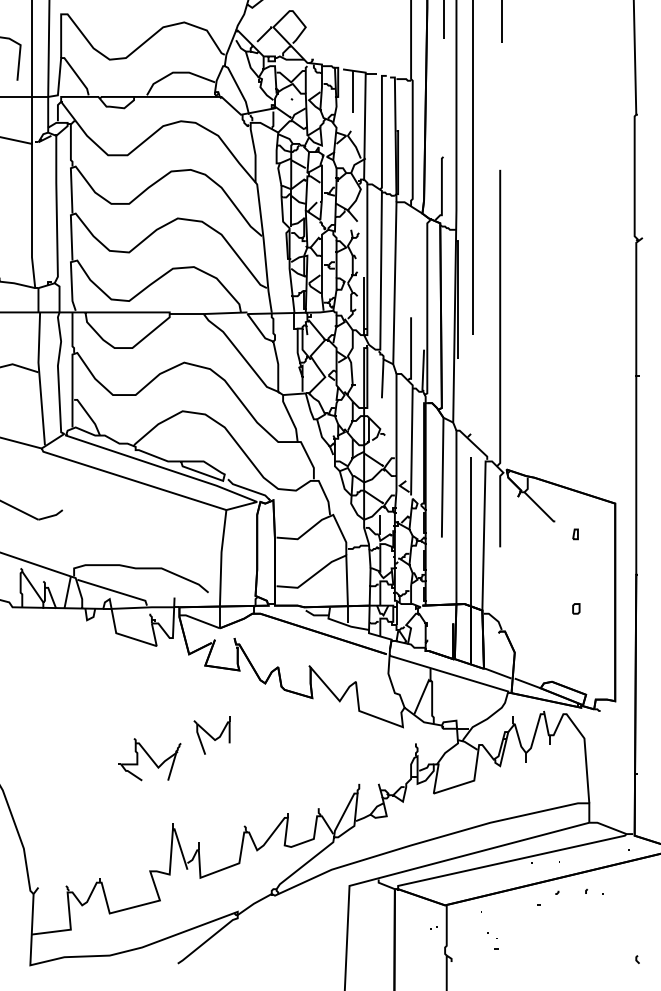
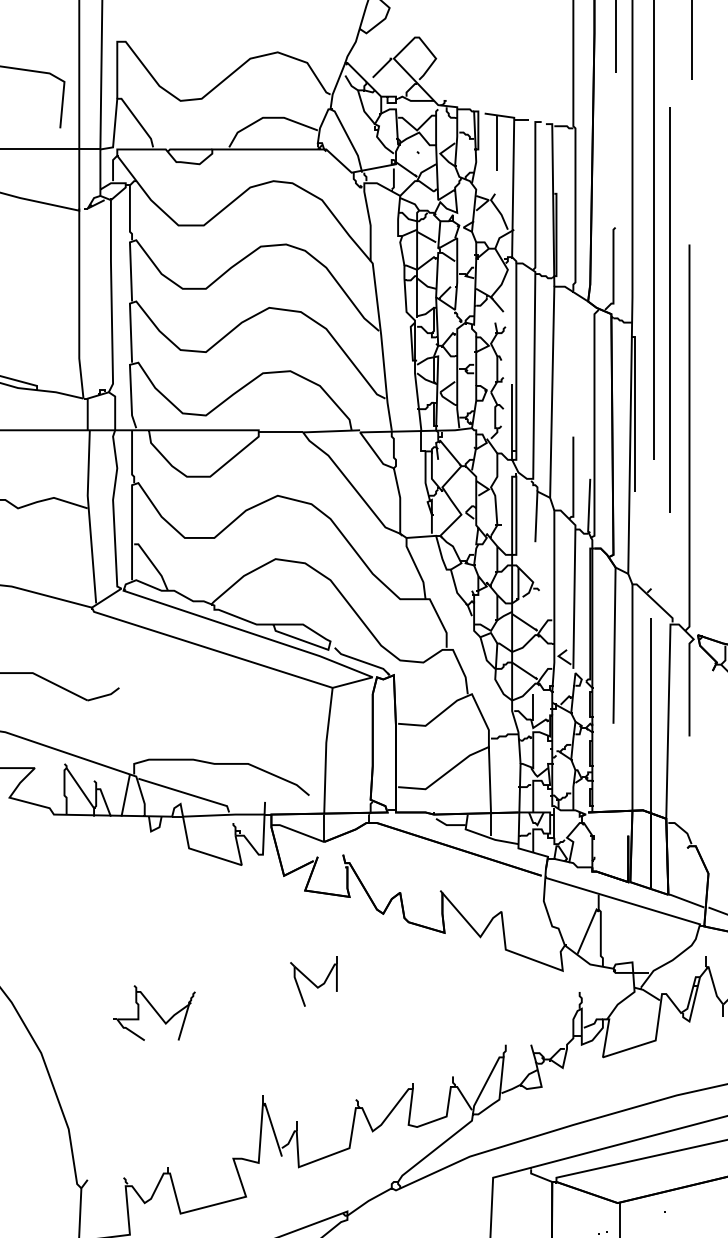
line: (485, 220) -> (670, 310), added
part: (149, 759) -> (154, 1012), moved

